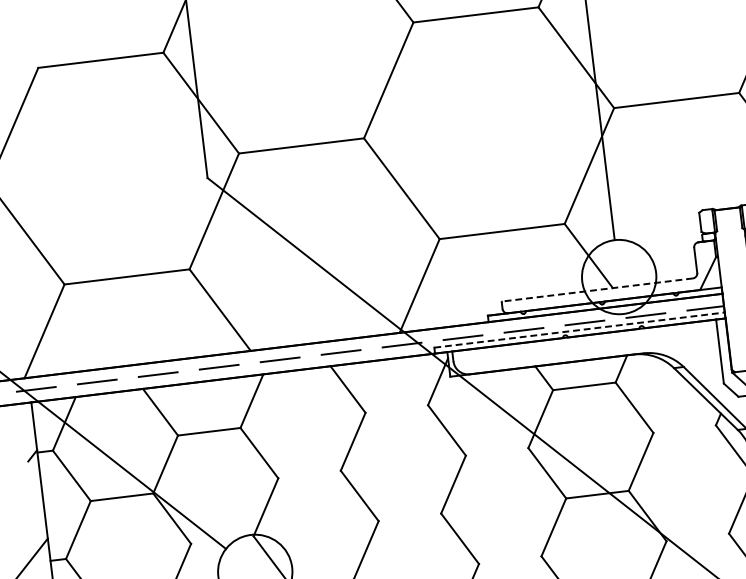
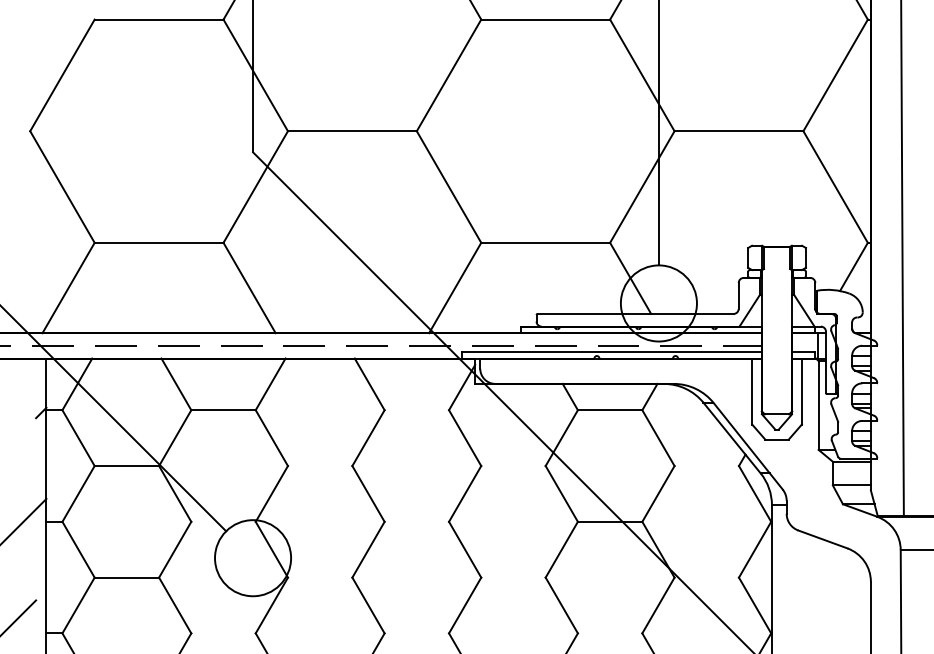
line: (597, 289) -> (635, 313), dashed -> solid
line: (579, 330) -> (612, 352), dashed -> solid

